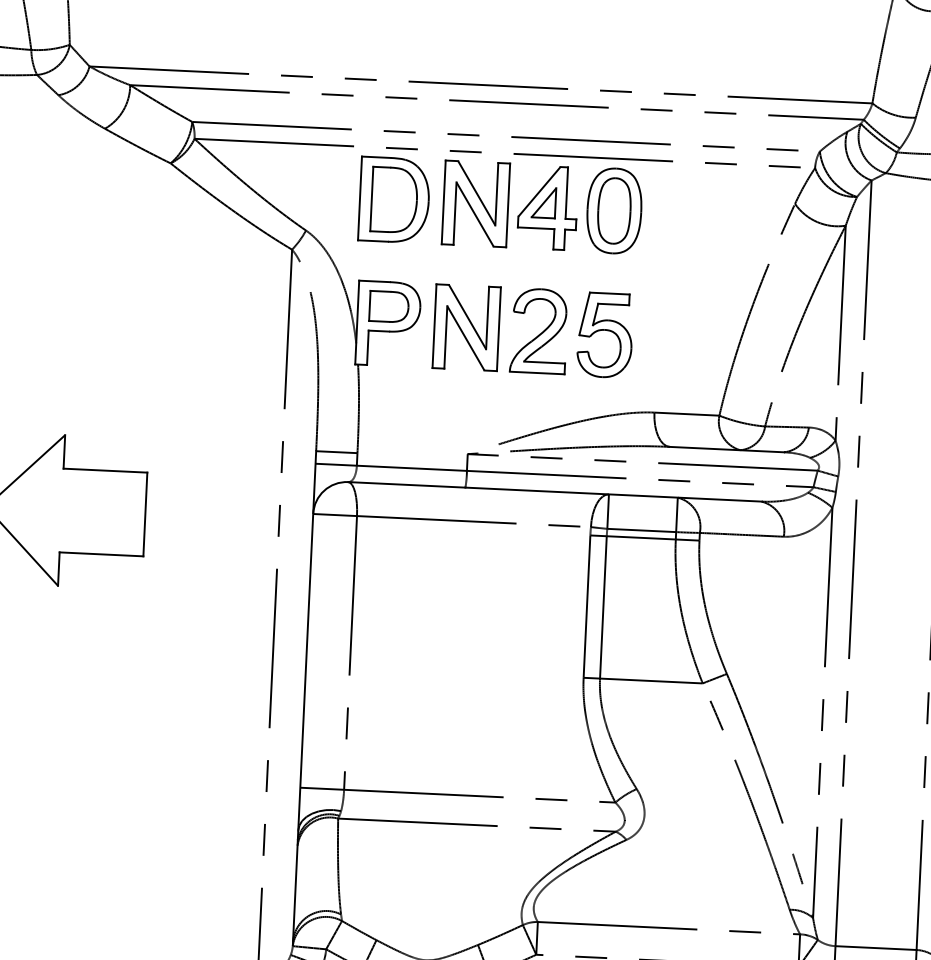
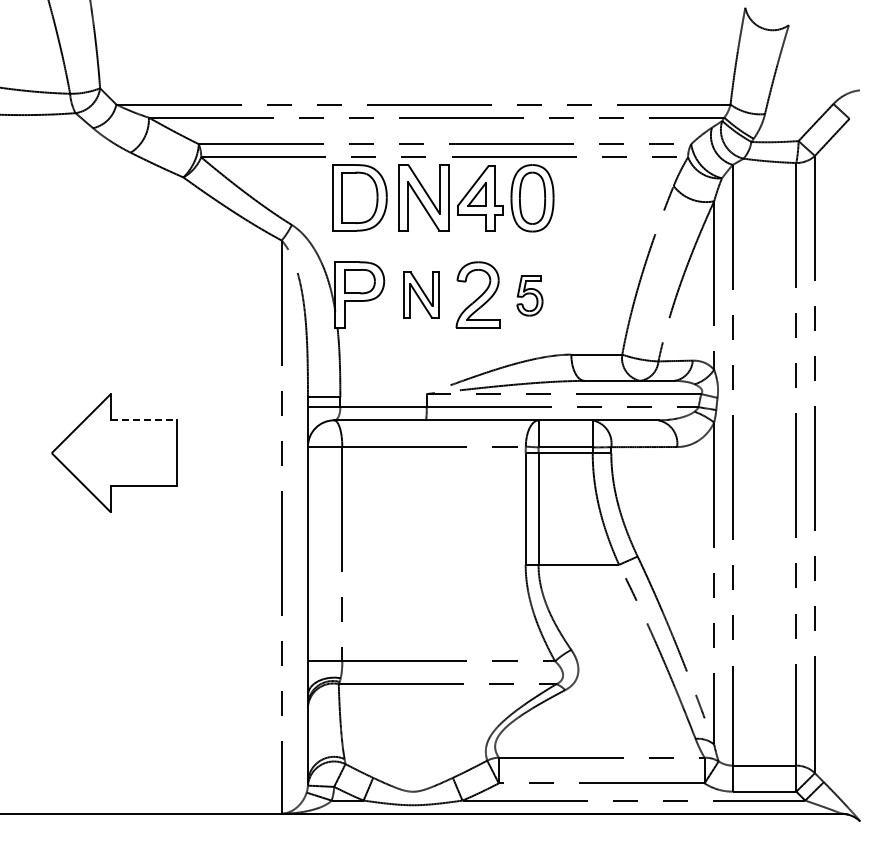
part: (467, 326) -> (421, 294), size x0.7
part: (604, 334) -> (529, 295), size x0.6
line: (105, 470) -> (143, 420), solid -> dashed

